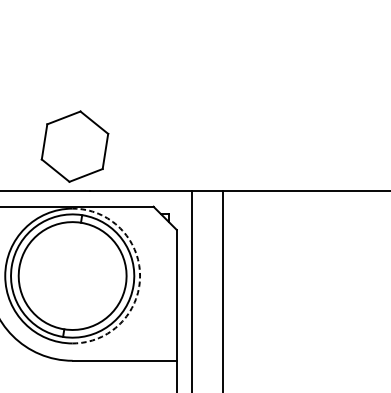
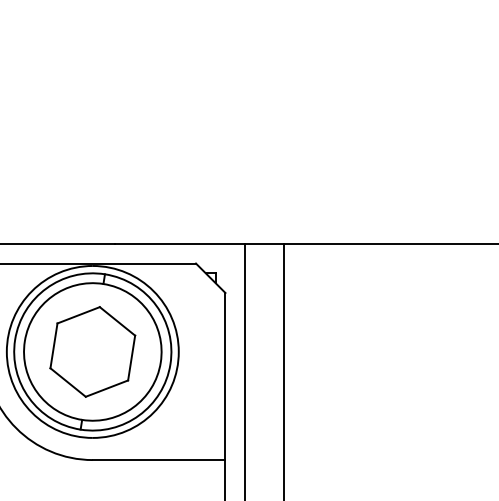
part: (74, 146) -> (92, 351), moved
arc: (139, 275) -> (178, 351), dashed -> solid

